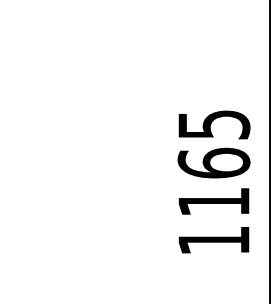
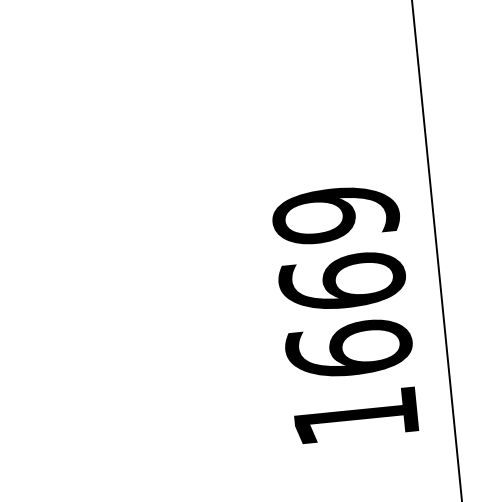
text: (213, 163) -> (341, 282), 1165 -> 1669

